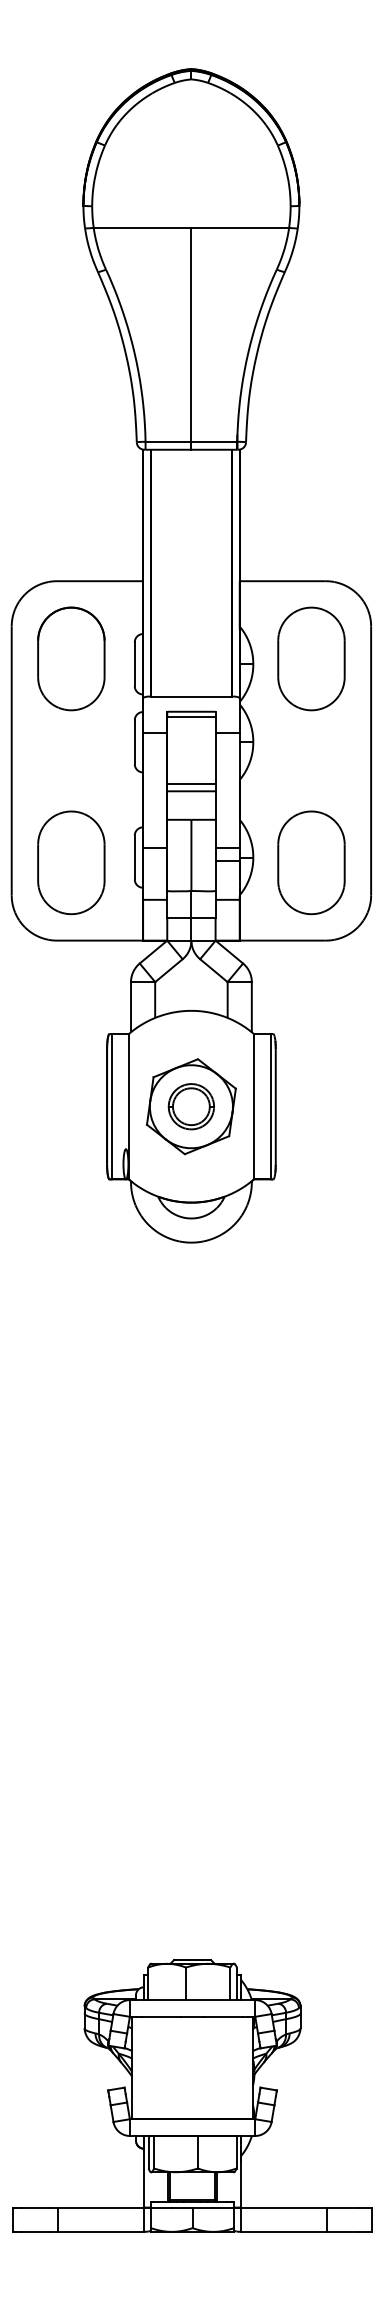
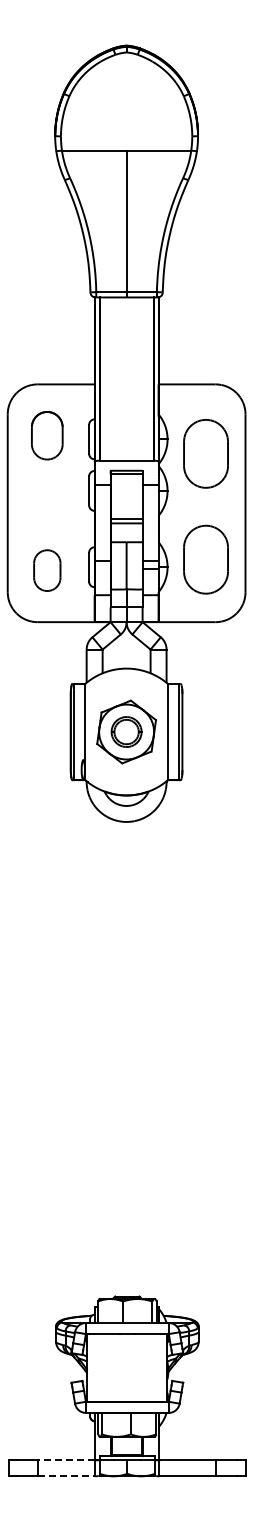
part: (71, 658) -> (47, 435), size x0.7
part: (310, 658) -> (205, 453), moved
part: (71, 862) -> (47, 570), size x0.6
part: (310, 862) -> (205, 559), moved
line: (100, 2207) -> (66, 1460), solid -> dashed
line: (102, 2232) -> (67, 1476), solid -> dashed

